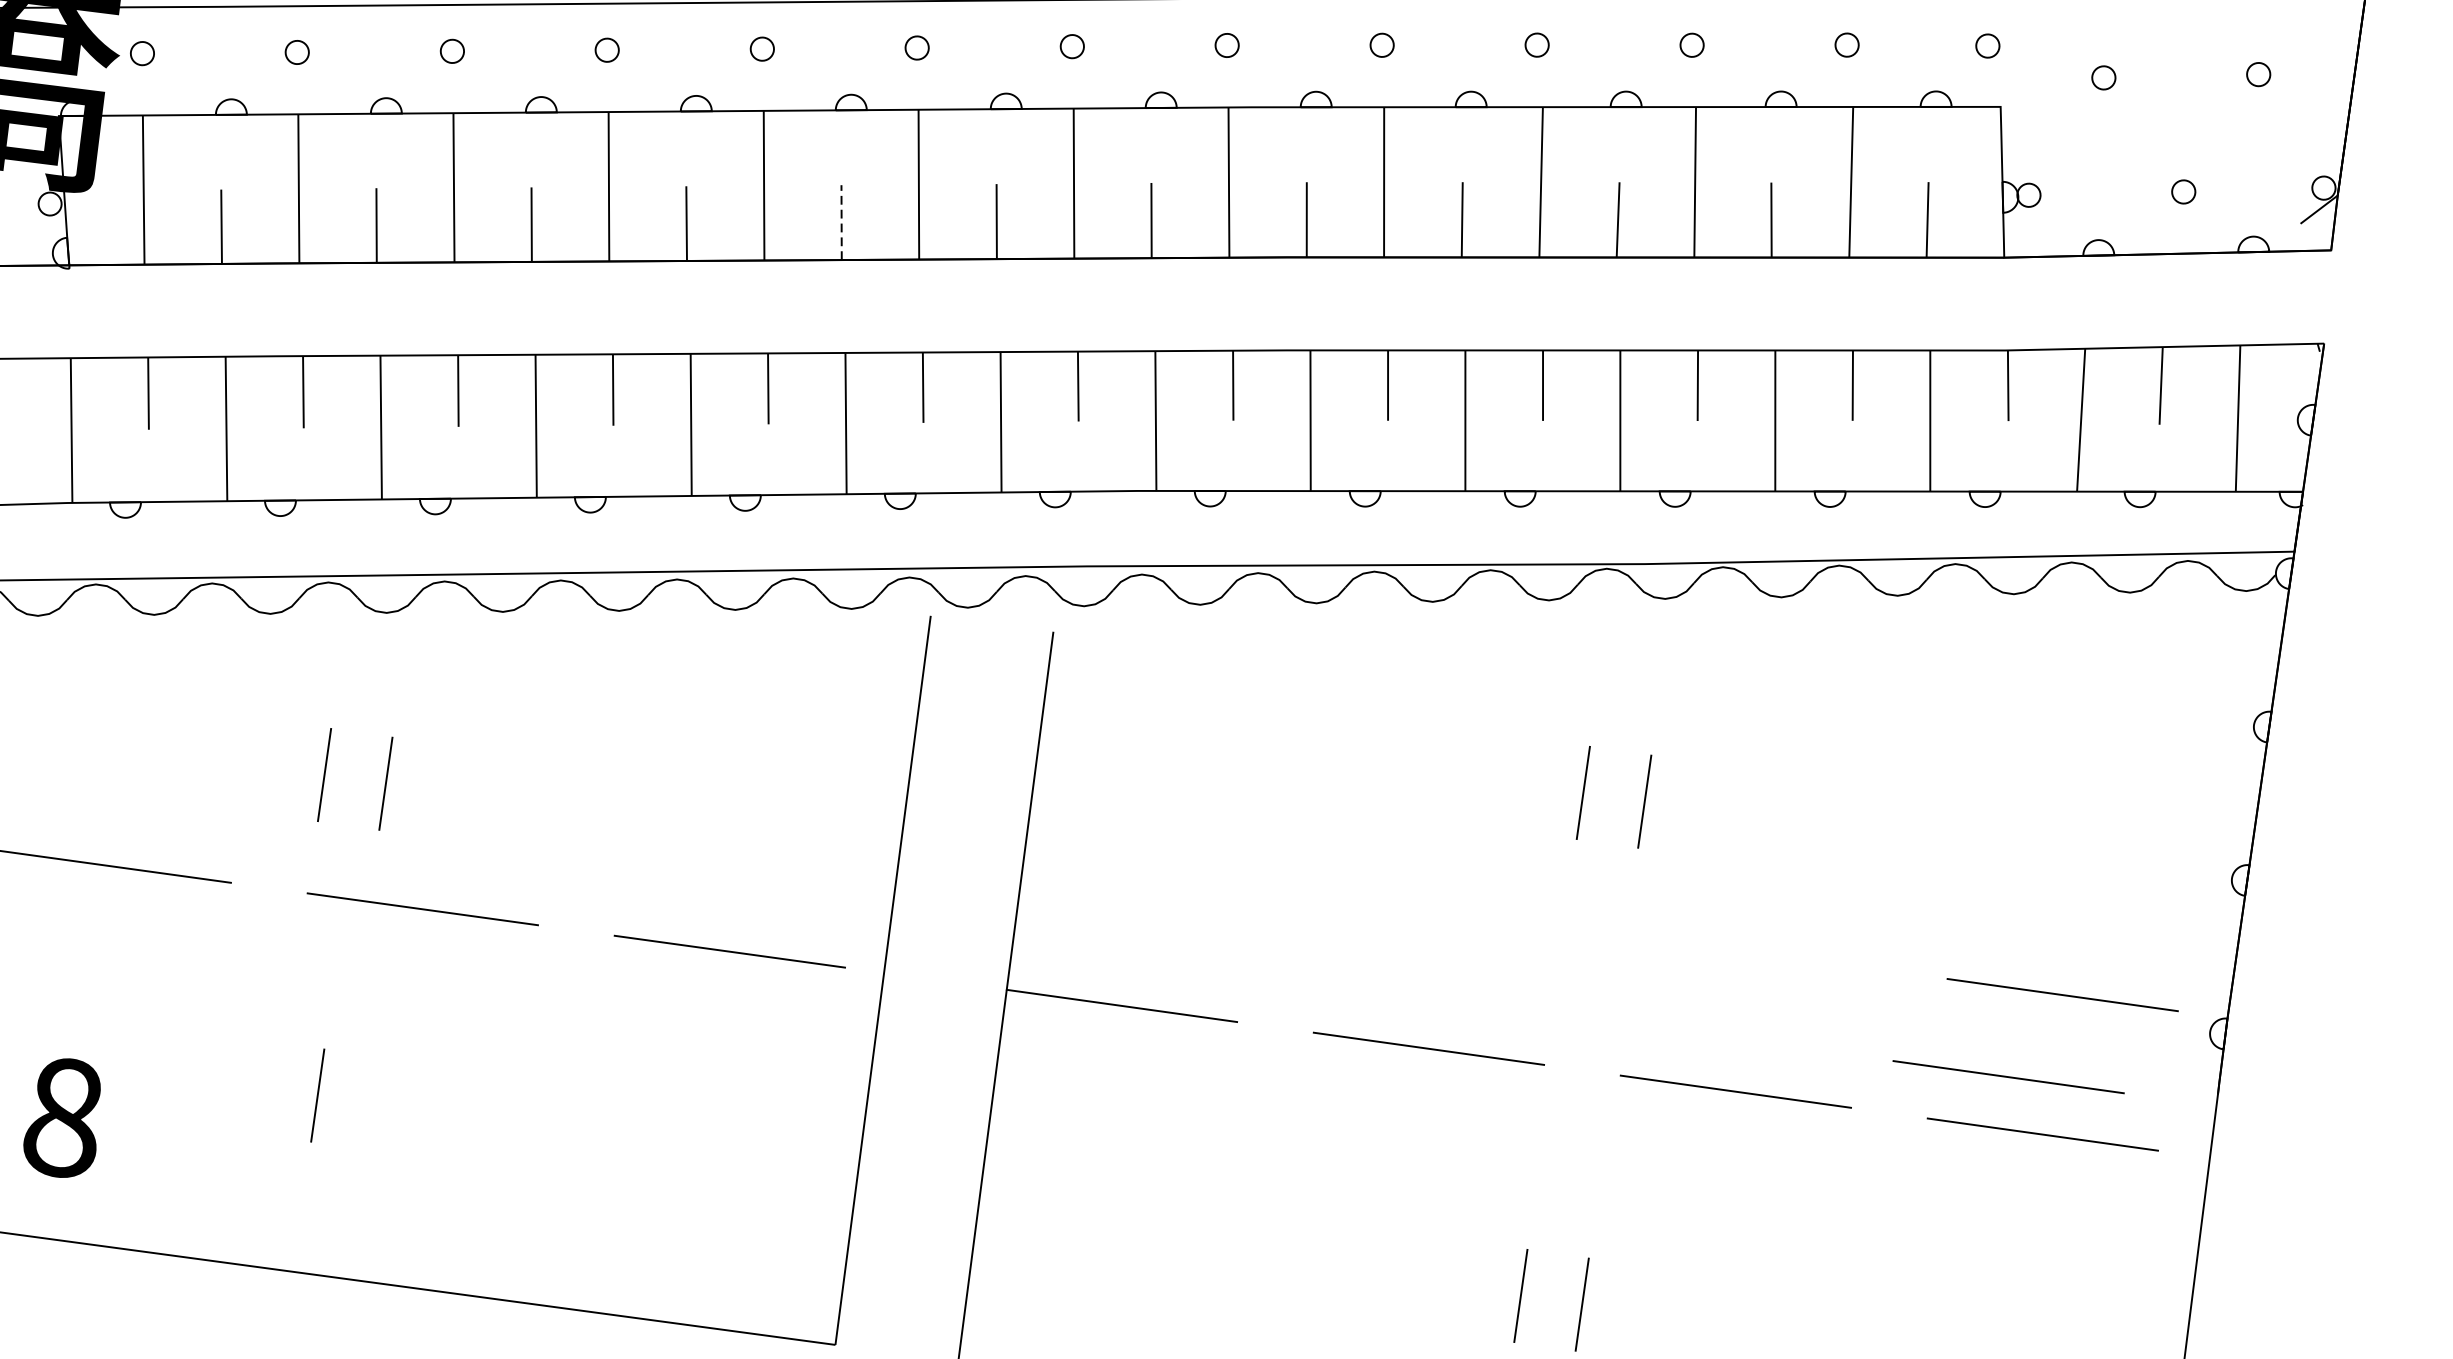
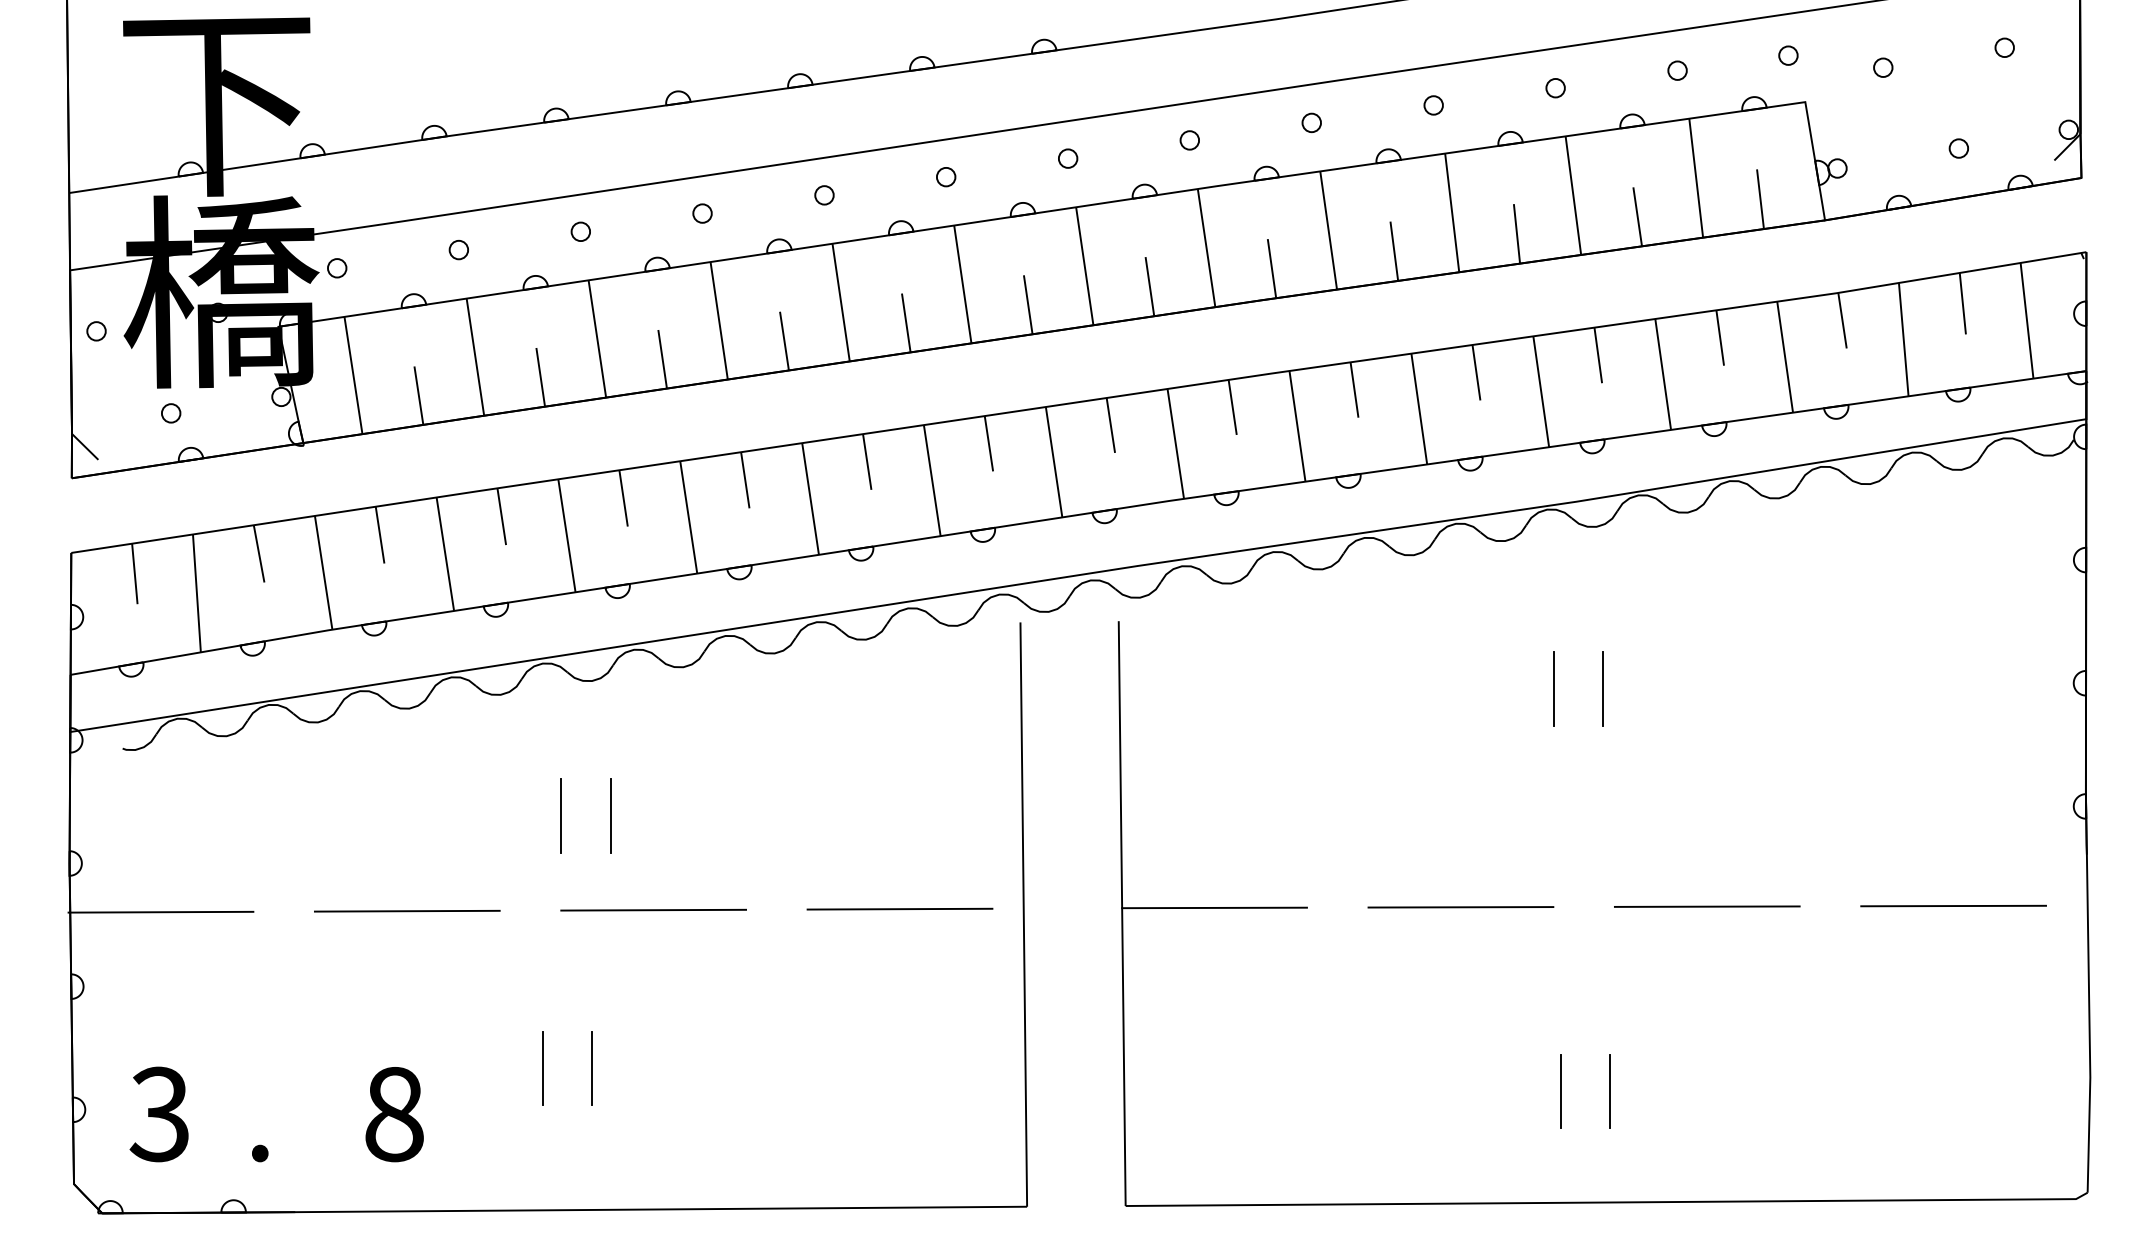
line: (841, 222) -> (906, 322), dashed -> solid
line: (2062, 994) -> (1953, 793), removed
line: (2008, 1076) -> (1920, 864), removed
line: (256, 1086) -> (542, 1068), added

